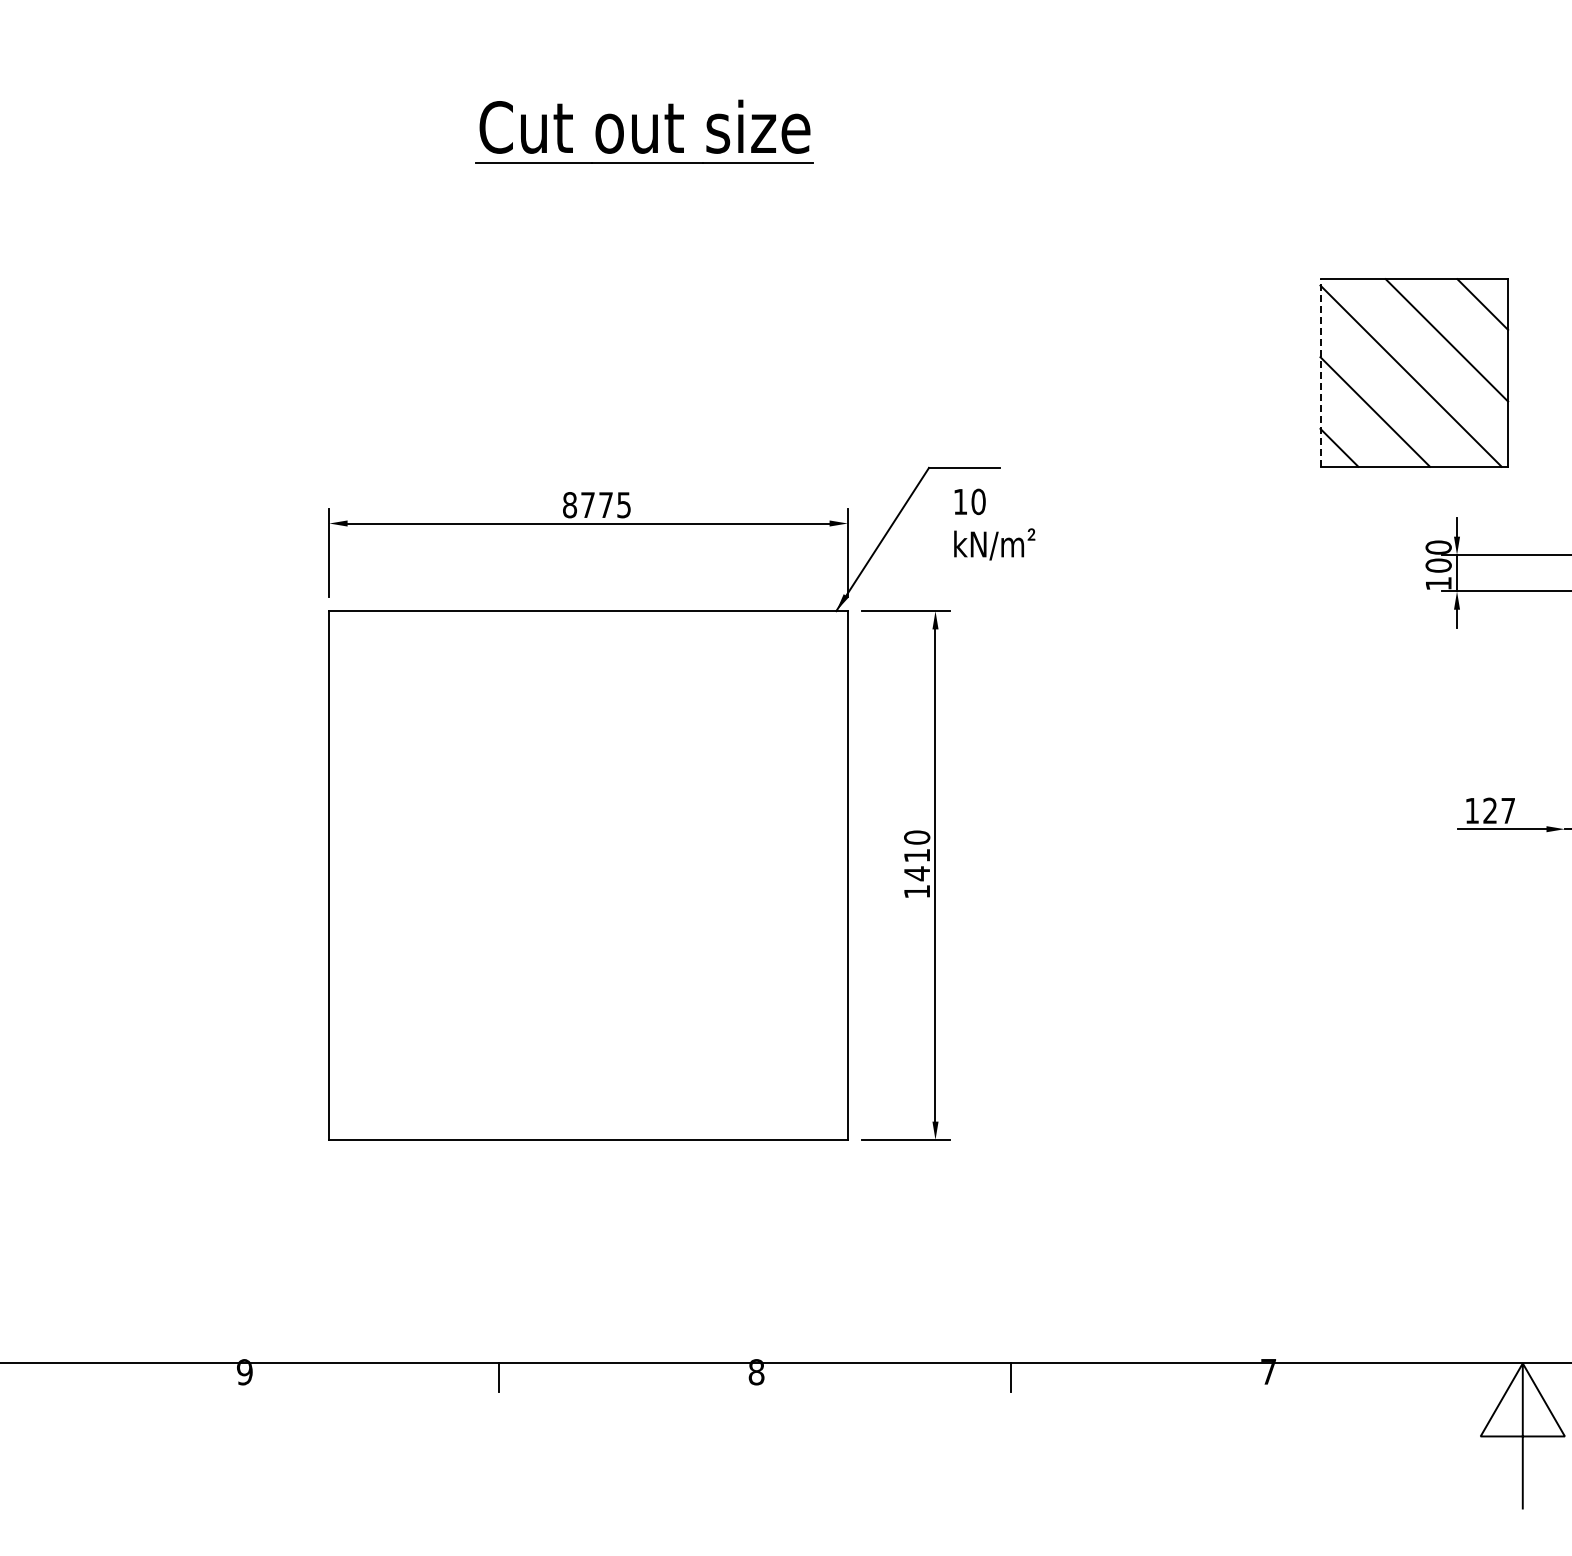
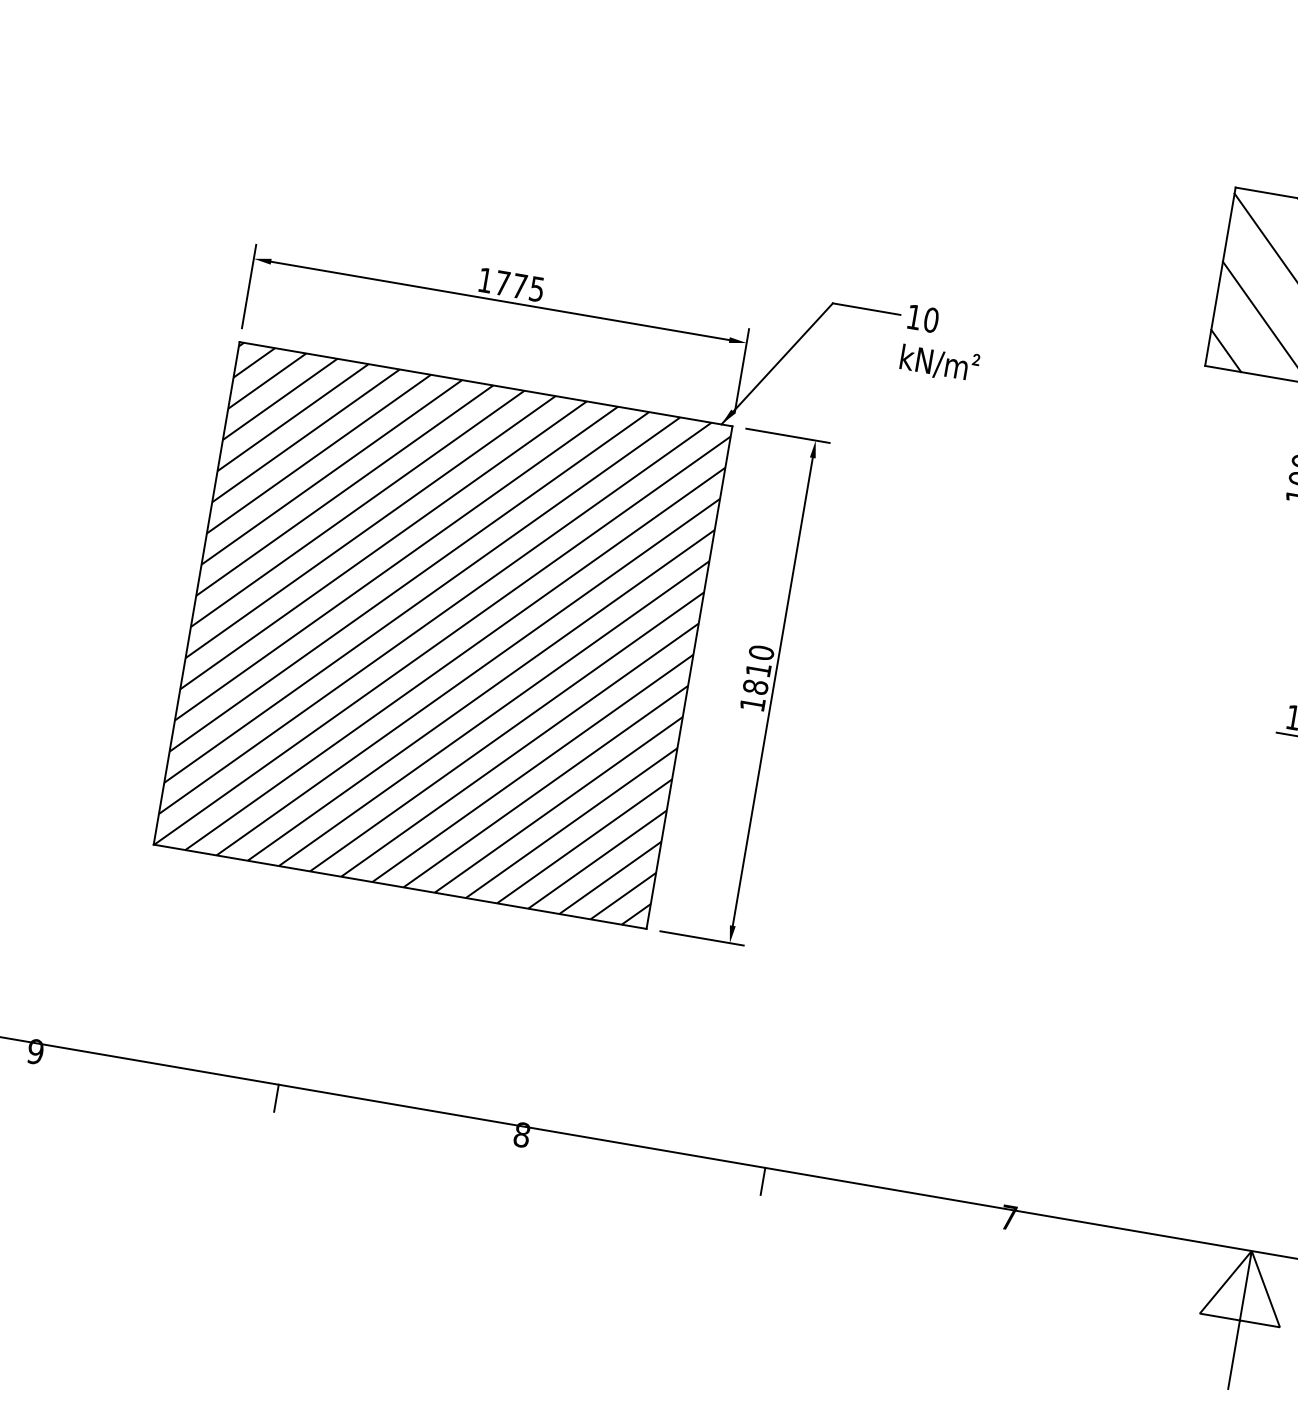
line: (1320, 372) -> (1220, 276), dashed -> solid
text: (570, 505) -> (485, 280), 8775 -> 1775
text: (994, 524) -> (942, 344), moved
text: (917, 873) -> (756, 687), 1410 -> 1810
hatch: (588, 875) -> (442, 635), added

